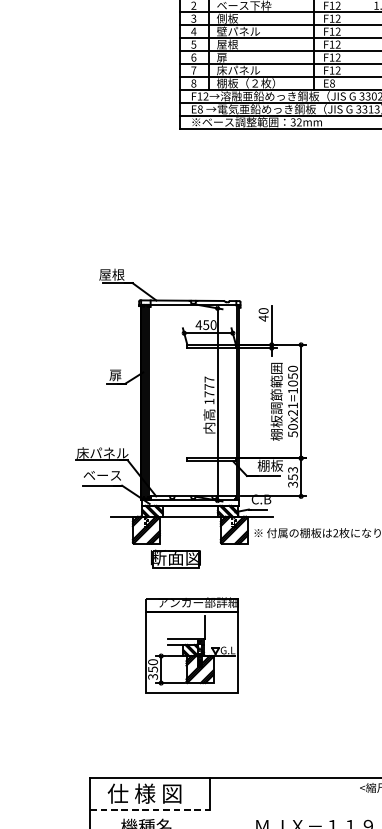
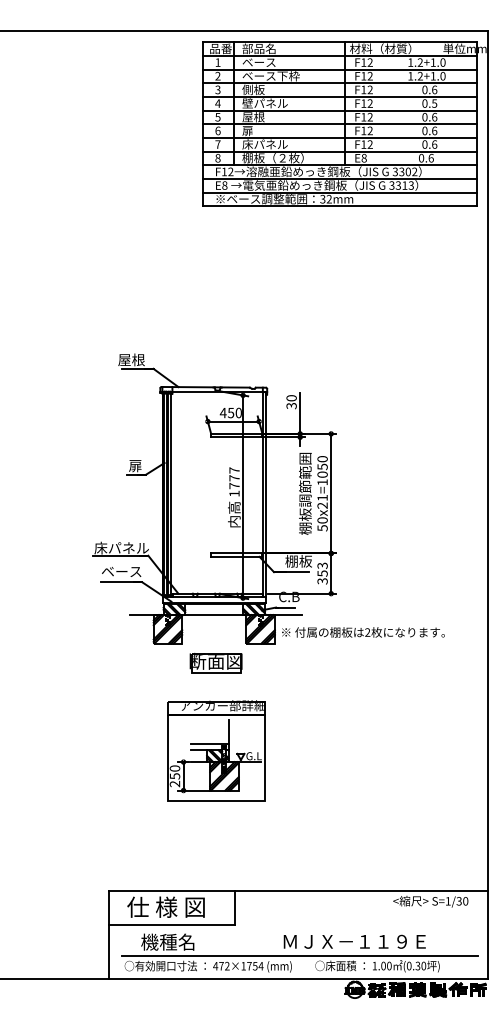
text: (263, 317) -> (291, 405), 40 -> 30
part: (175, 559) -> (215, 663), moved
text: (153, 677) -> (175, 784), 350 -> 250
line: (150, 810) -> (172, 924), dashed -> solid

